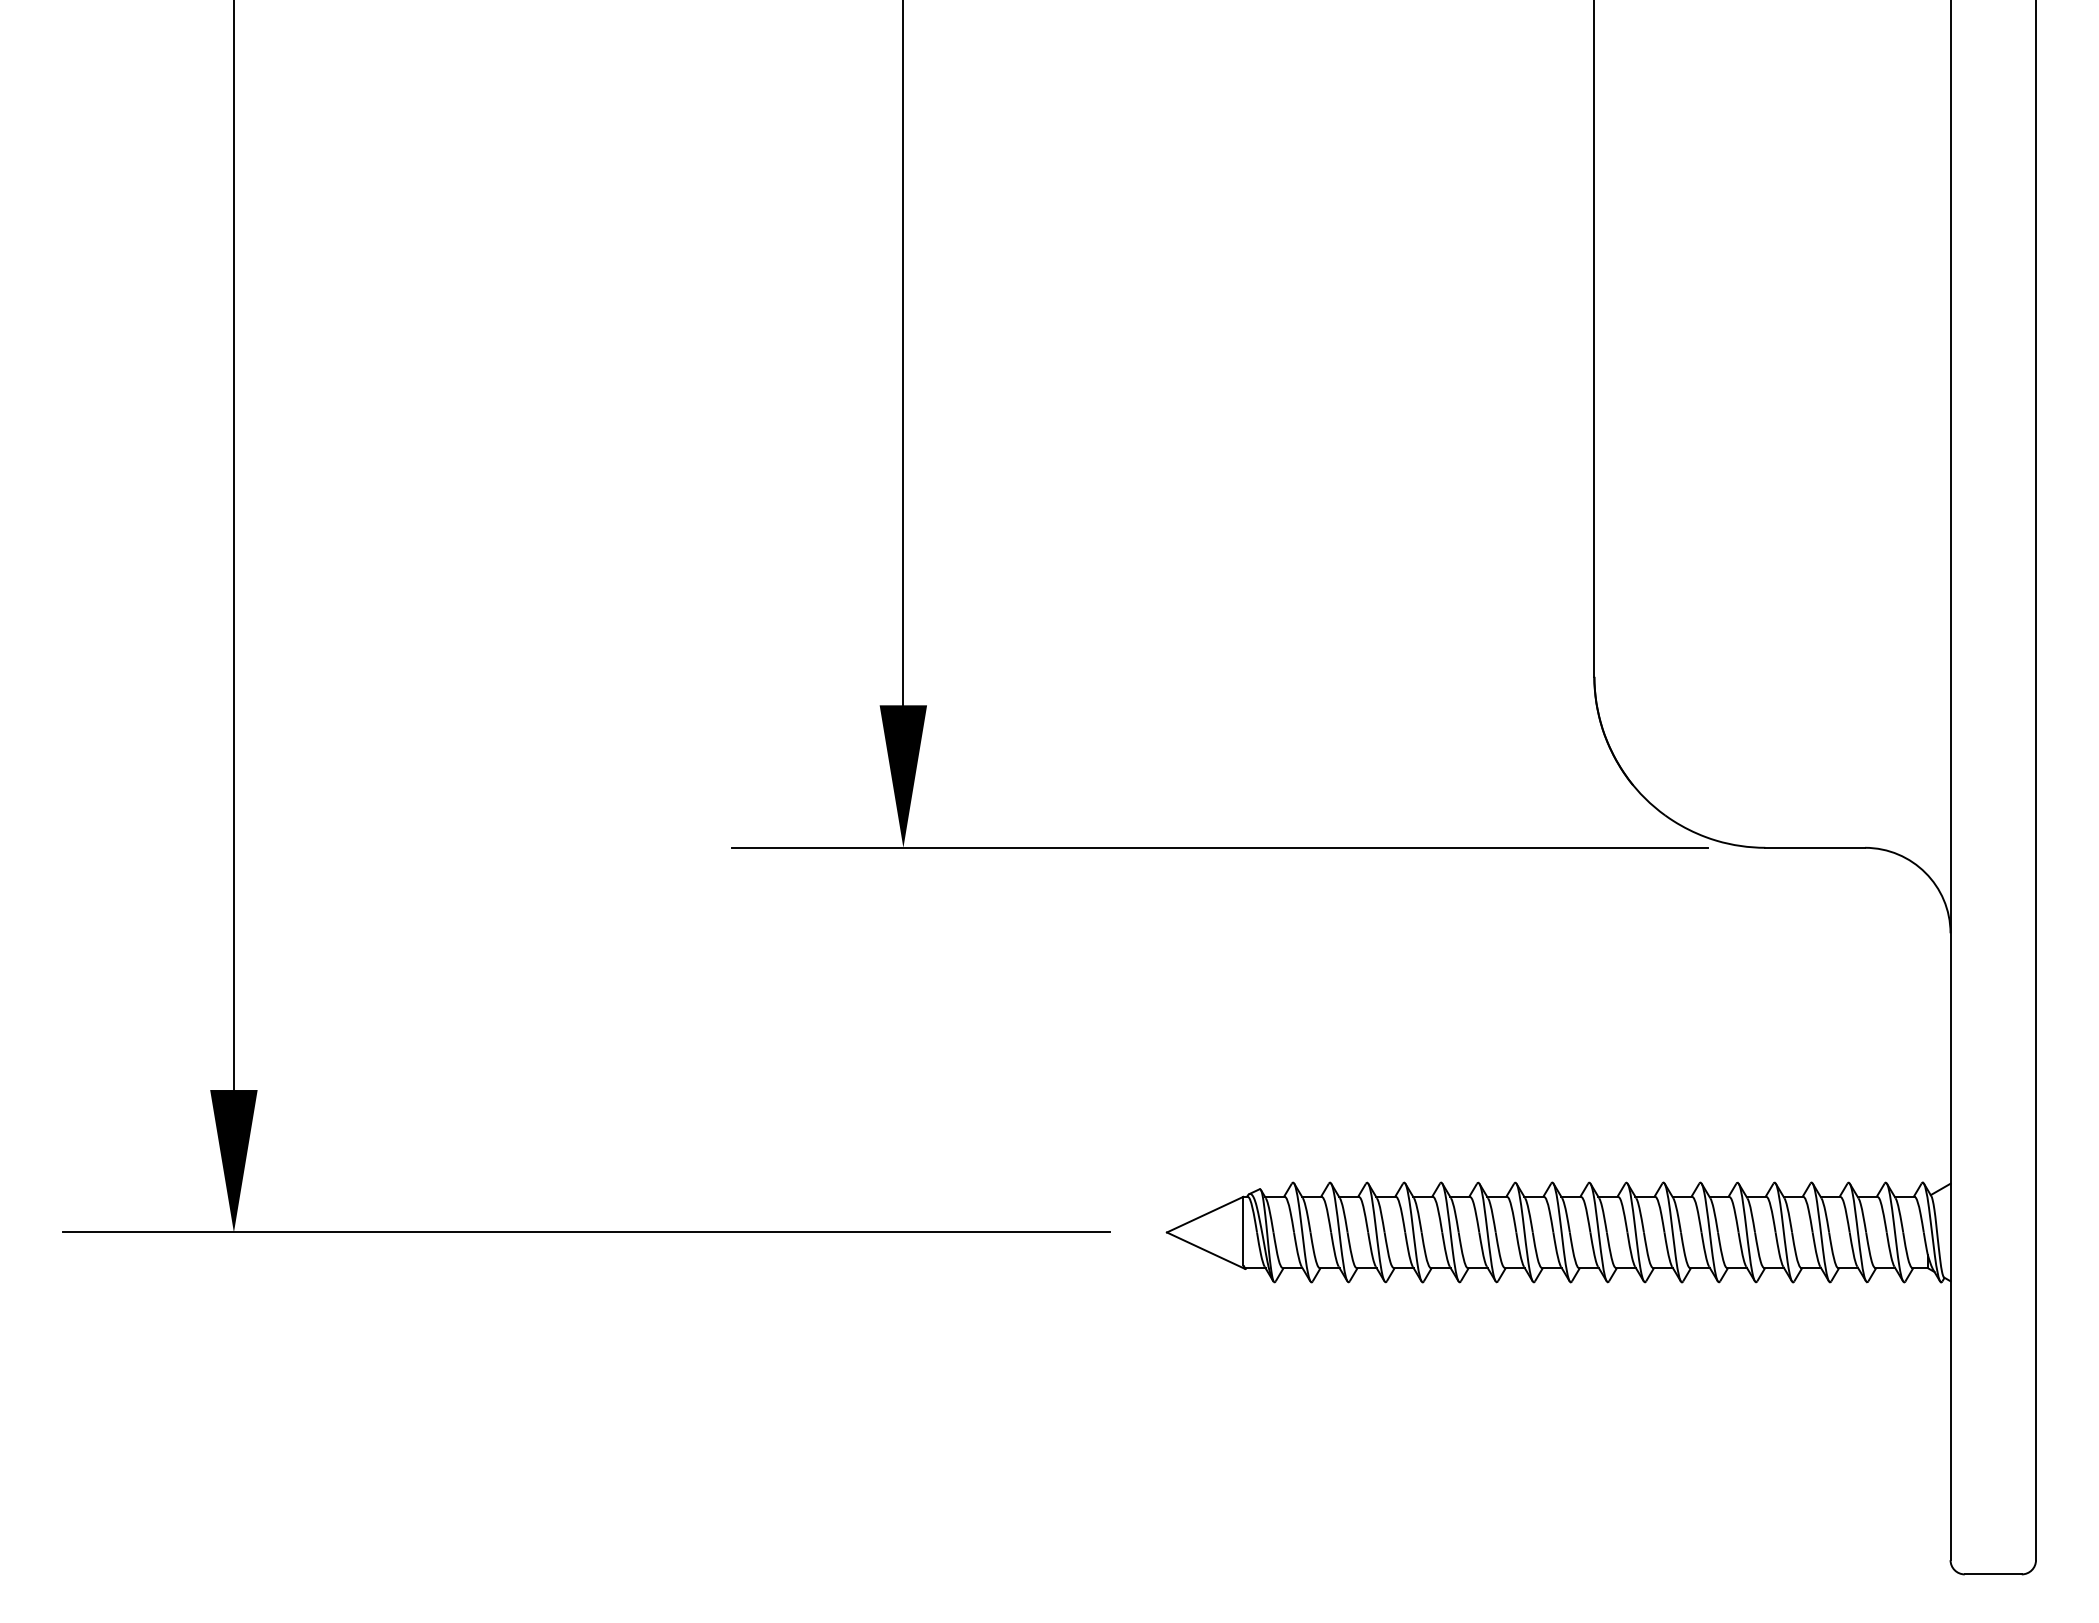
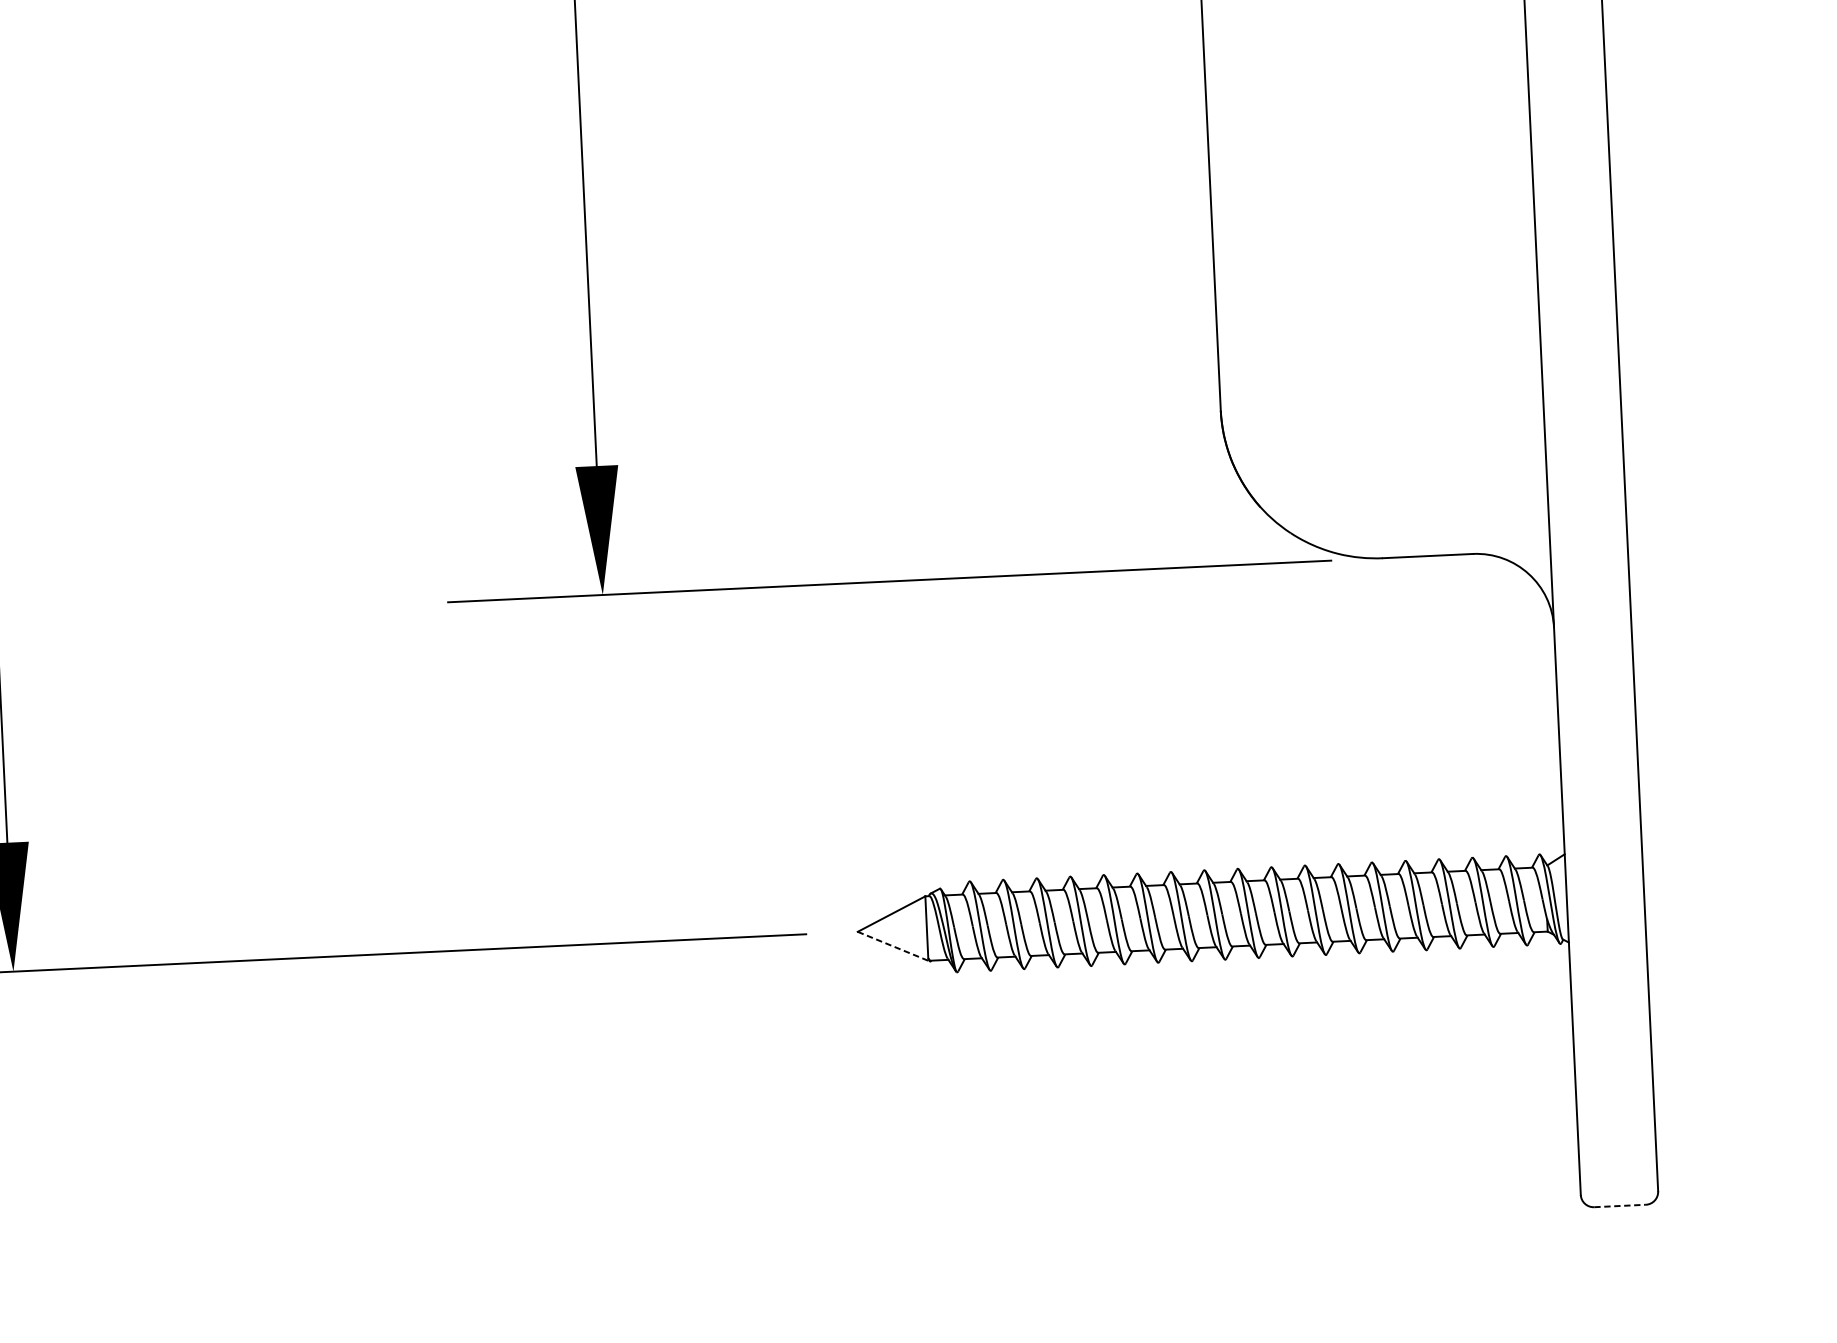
line: (1206, 1250) -> (894, 946), solid -> dashed
line: (1993, 1574) -> (1620, 1206), solid -> dashed

